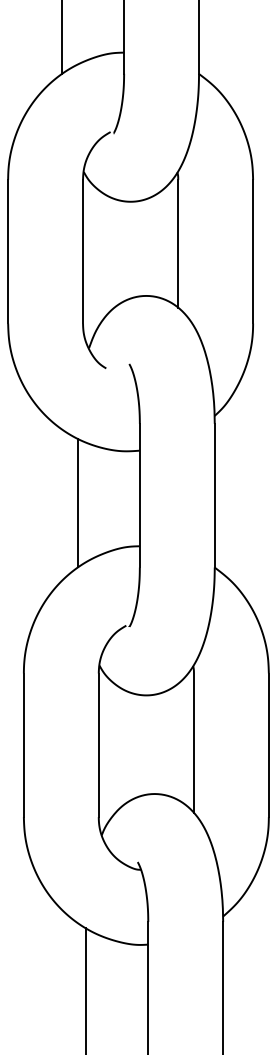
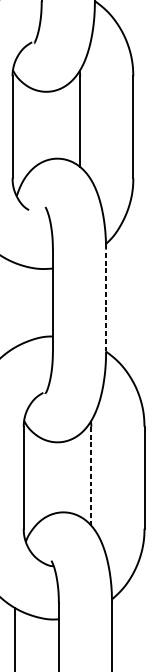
line: (214, 495) -> (105, 300), solid -> dashed
line: (77, 502) -> (8, 305), removed
line: (193, 743) -> (91, 476), solid -> dashed

